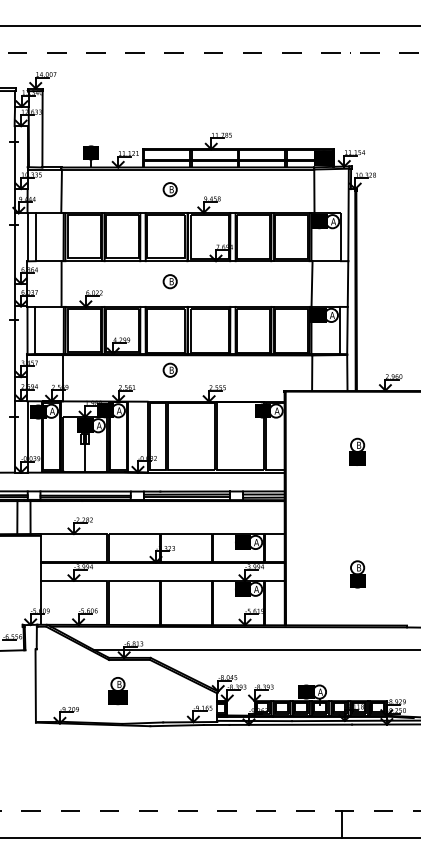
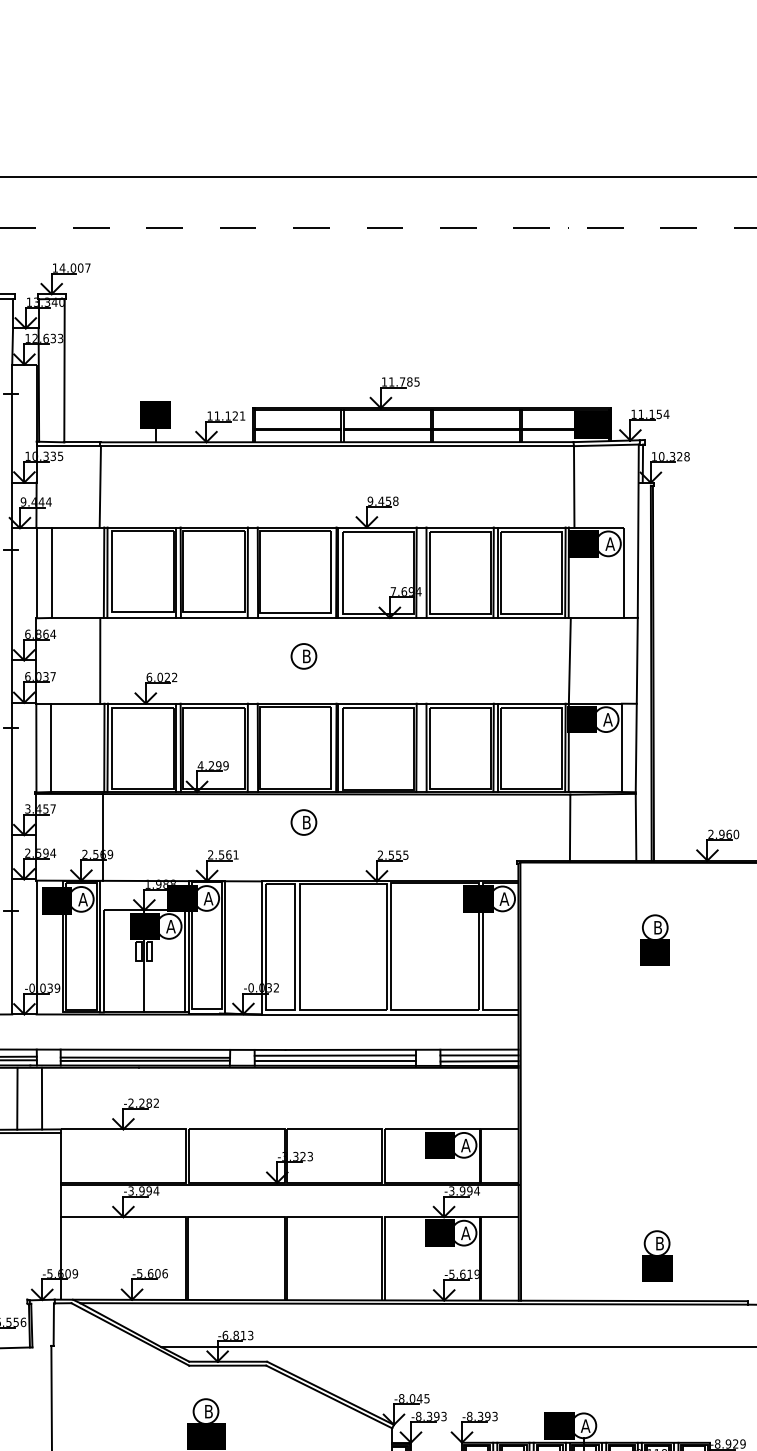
part: (169, 189) -> (302, 483), removed
part: (357, 451) -> (655, 939), moved
part: (357, 574) -> (656, 1256), moved

